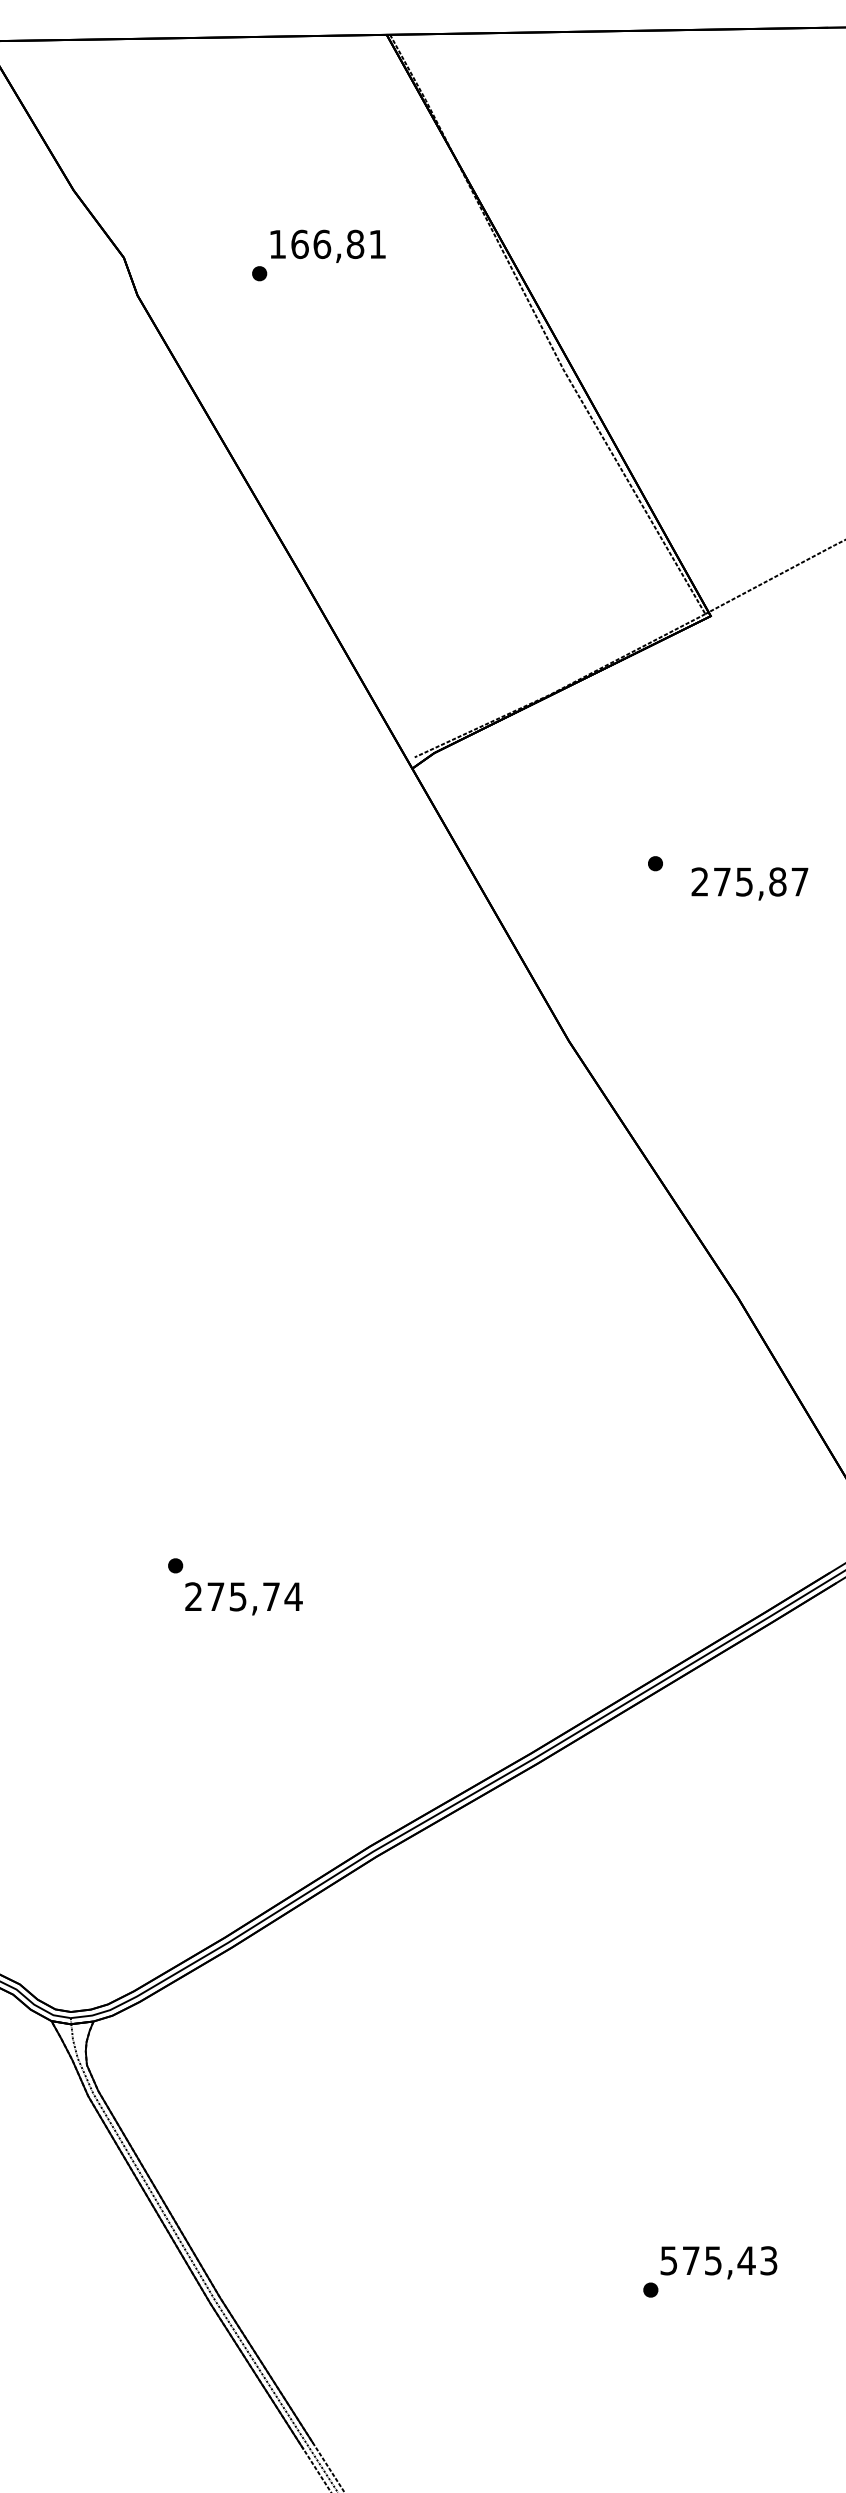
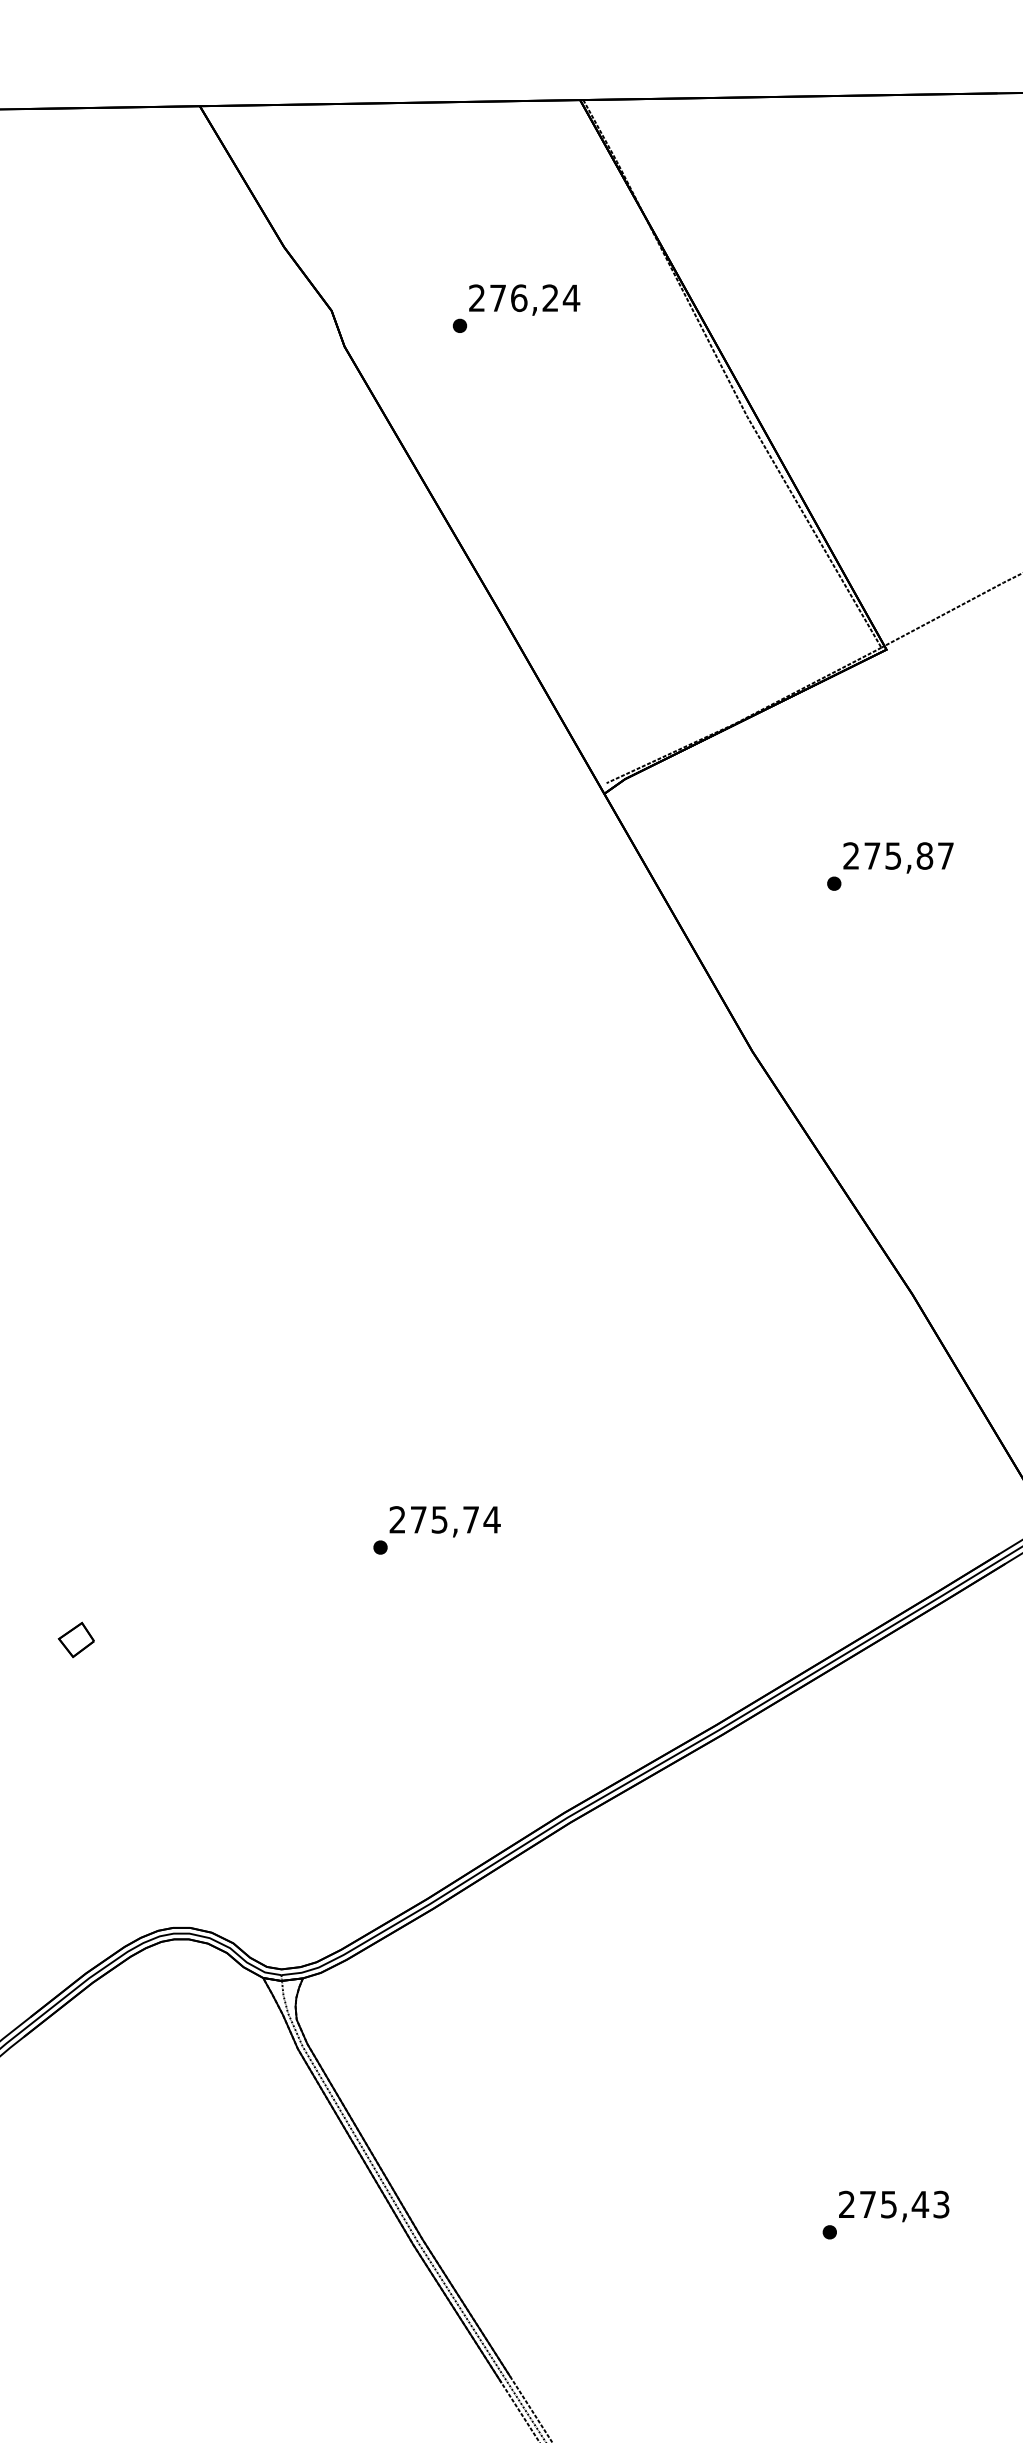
text: (327, 244) -> (524, 298), 166,81 -> 276,24
text: (749, 883) -> (898, 857), moved
text: (243, 1598) -> (444, 1521), moved
text: (668, 2260) -> (846, 2204), 575,43 -> 275,43

